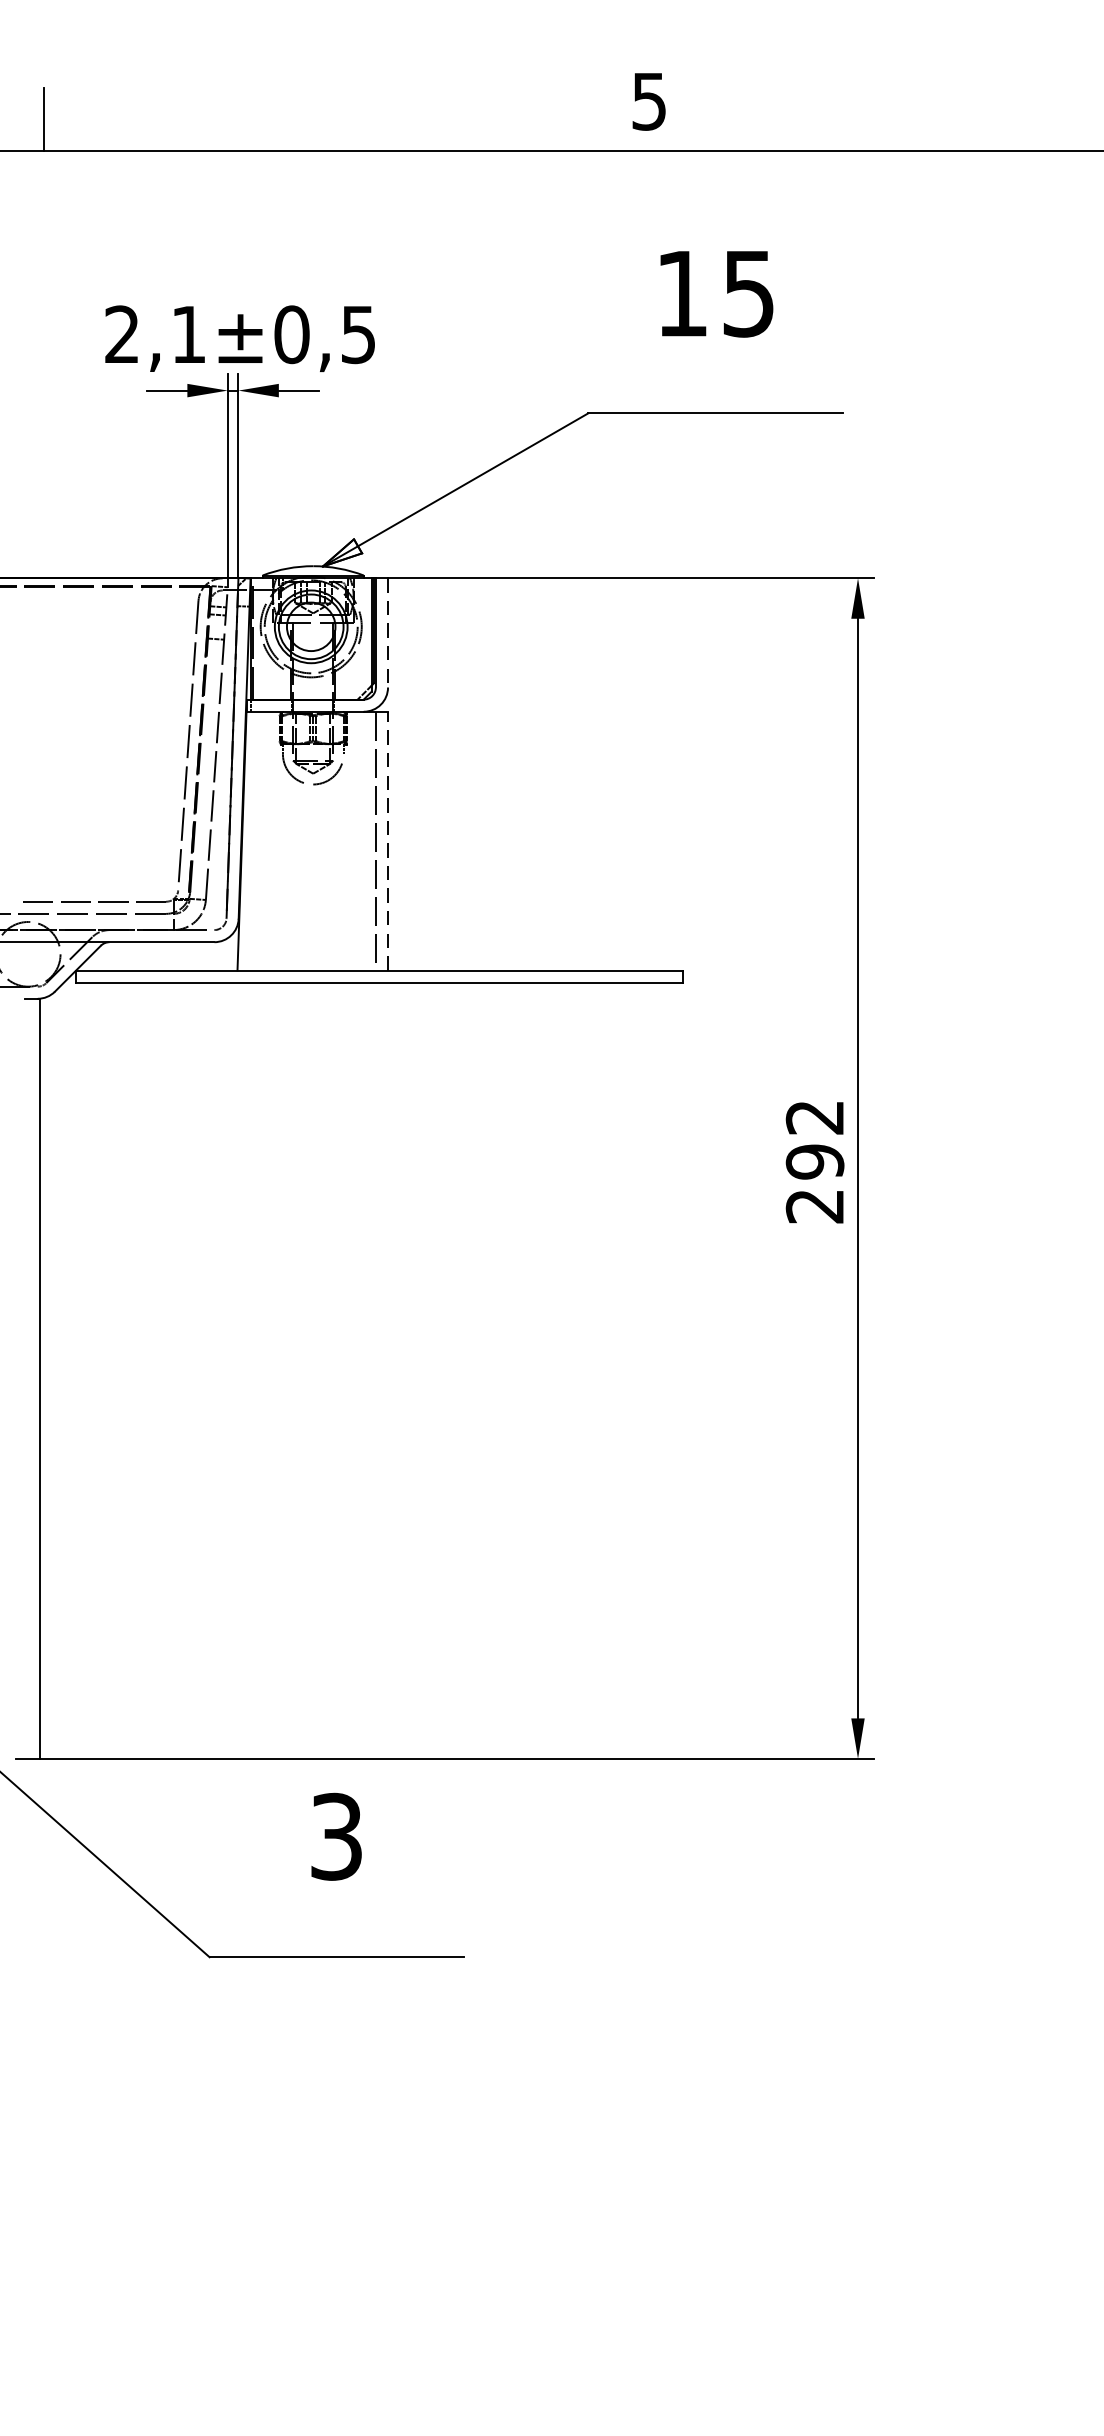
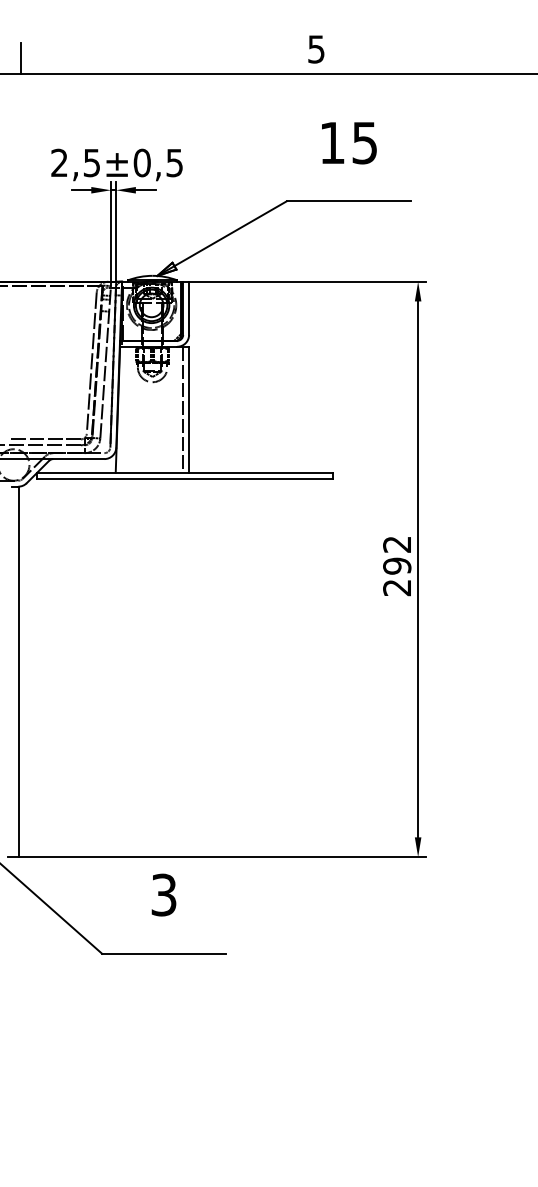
text: (187, 335) -> (91, 163), 2,1 -> 2,5
line: (388, 633) -> (189, 308), dashed -> solid
line: (388, 840) -> (189, 409), dashed -> solid

